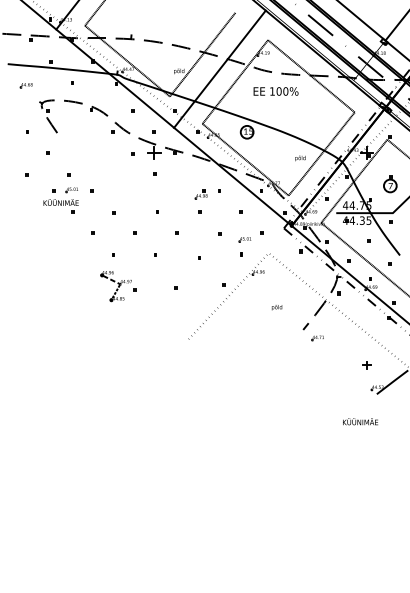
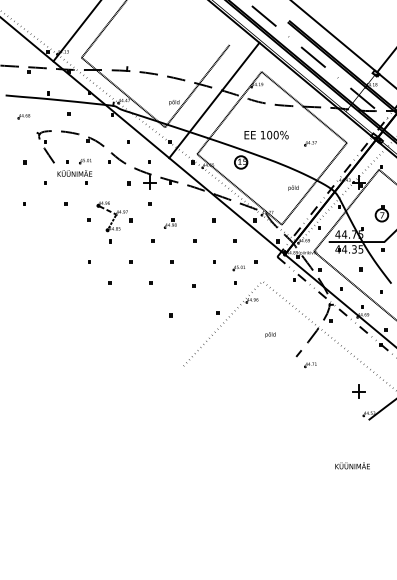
text: (275, 91) -> (266, 135), moved
part: (317, 113) -> (310, 144), added
part: (200, 194) -> (169, 223), moved
part: (60, 200) -> (74, 171), moved
part: (118, 286) -> (114, 216), moved
part: (366, 365) -> (358, 391), size x1.67
text: (360, 421) -> (352, 465), moved

